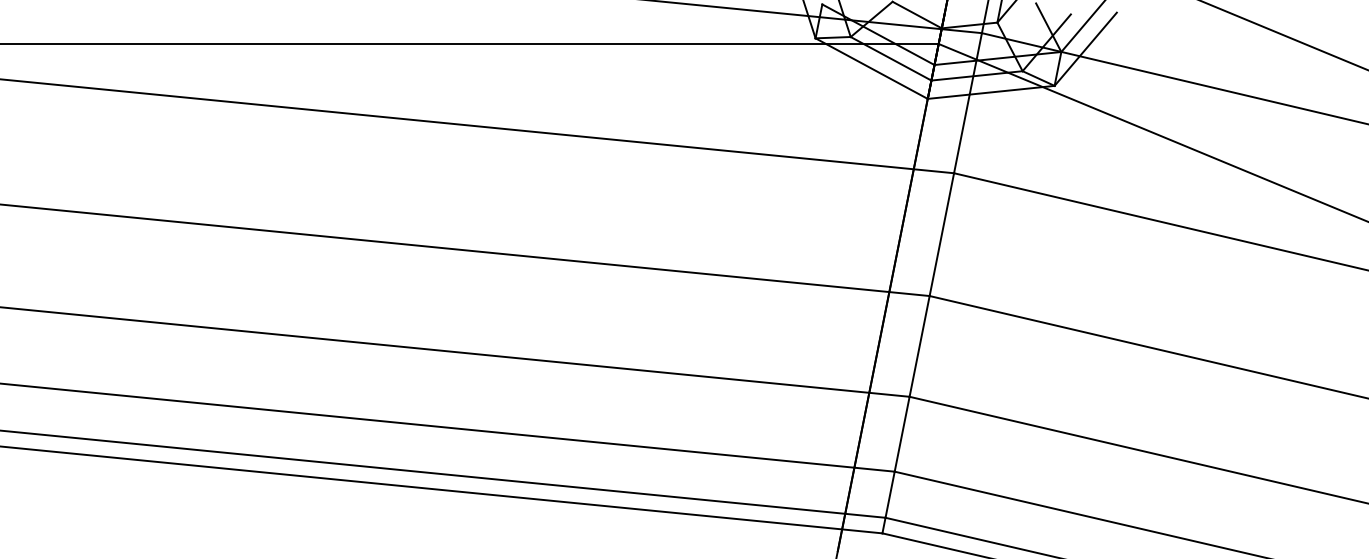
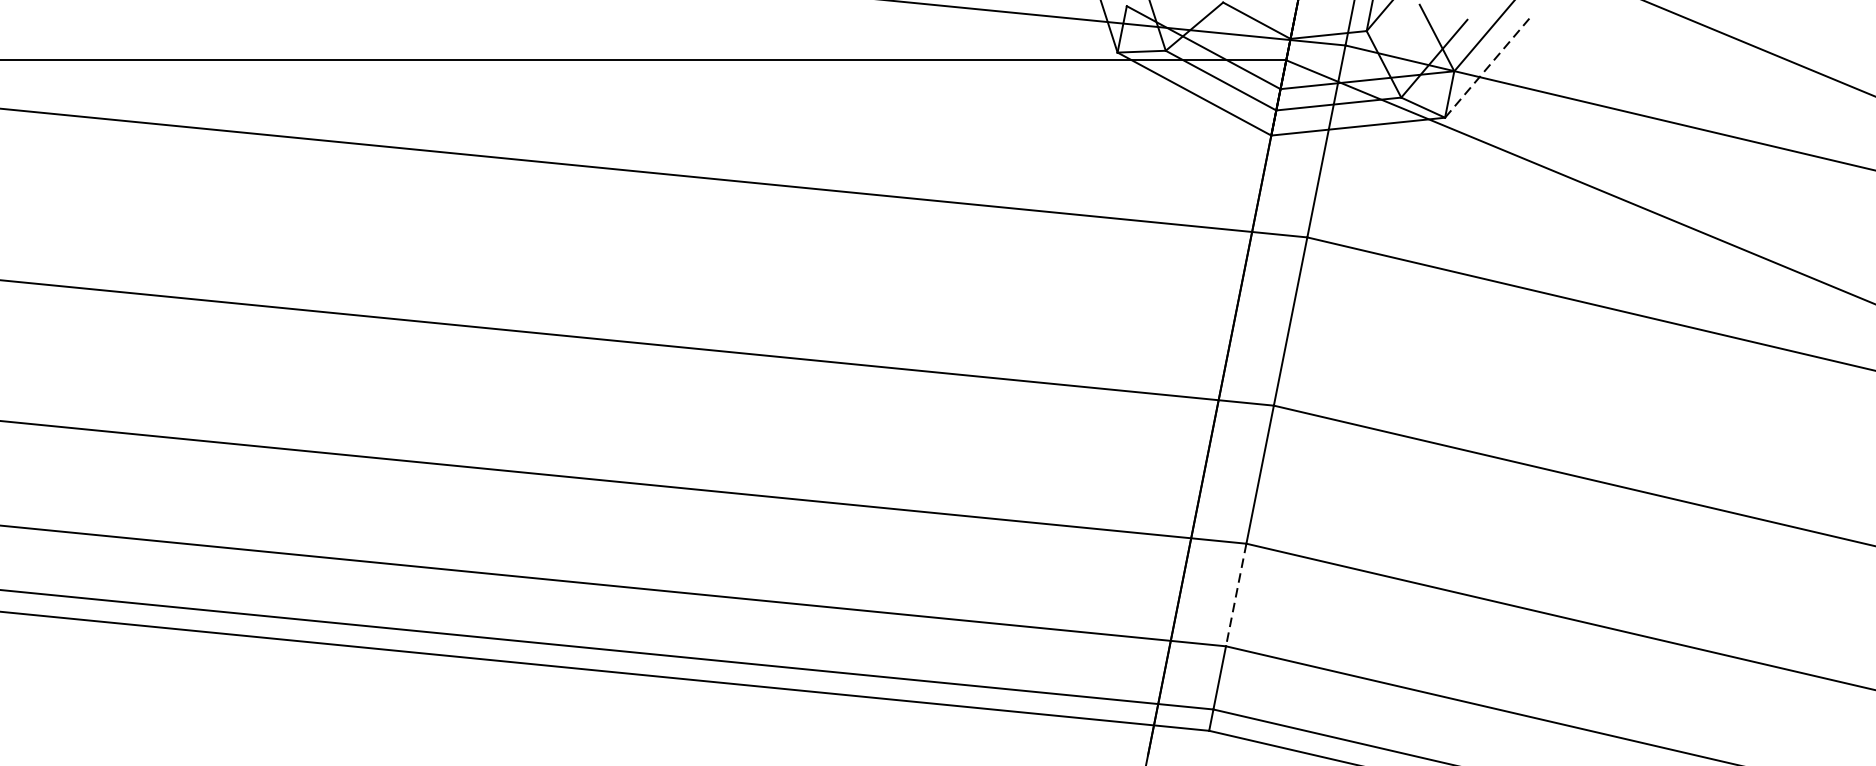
line: (1086, 48) -> (1488, 66), solid -> dashed
line: (902, 434) -> (1236, 595), solid -> dashed

